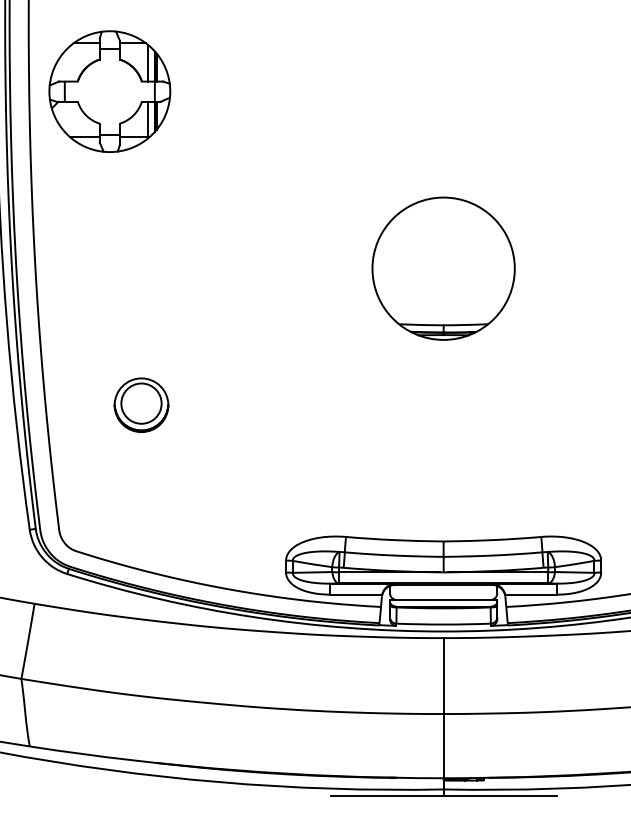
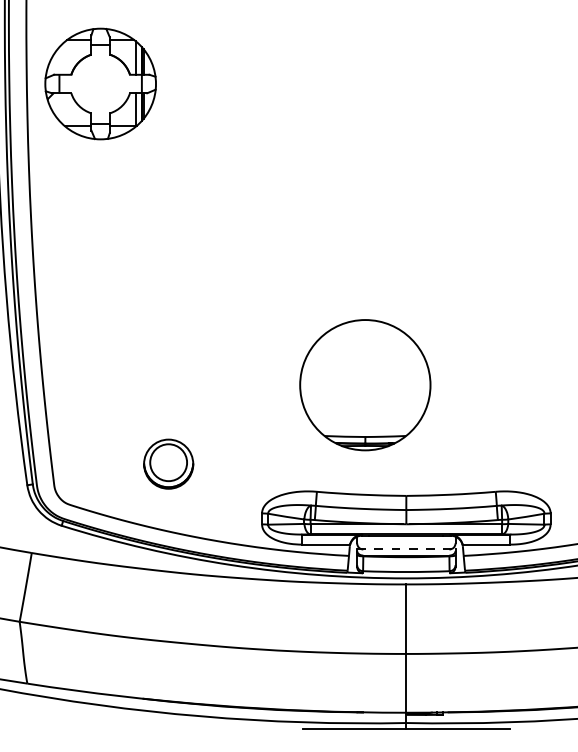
part: (443, 269) -> (365, 385), moved
part: (141, 404) -> (168, 463), moved
line: (443, 599) -> (406, 549), solid -> dashed

